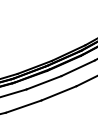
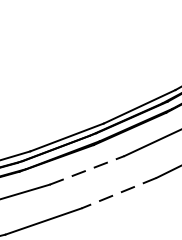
line: (44, 82) -> (88, 169), solid -> dashed
line: (58, 93) -> (118, 193), solid -> dashed

